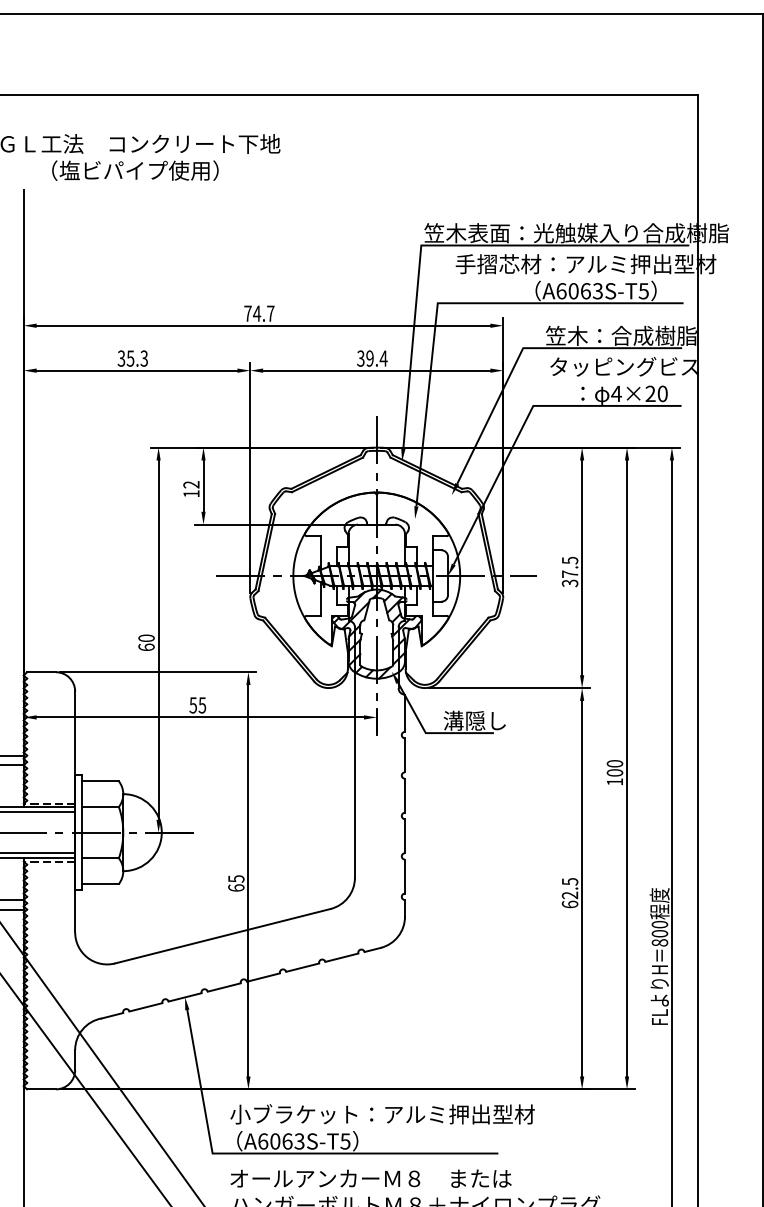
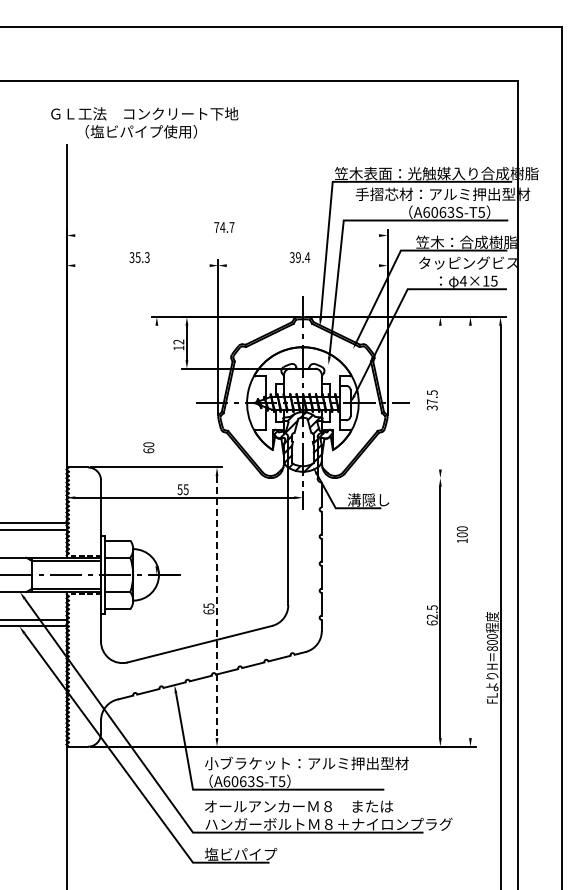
line: (262, 325) -> (226, 235), removed
line: (137, 370) -> (142, 265), removed
line: (376, 370) -> (302, 265), removed
text: (656, 392) -> (490, 280), 4×20 -> 4×15
line: (582, 567) -> (440, 397), removed
line: (158, 639) -> (156, 445), removed
line: (509, 688) -> (391, 478), removed
line: (627, 767) -> (470, 531), removed
line: (249, 881) -> (217, 607), solid -> dashed

